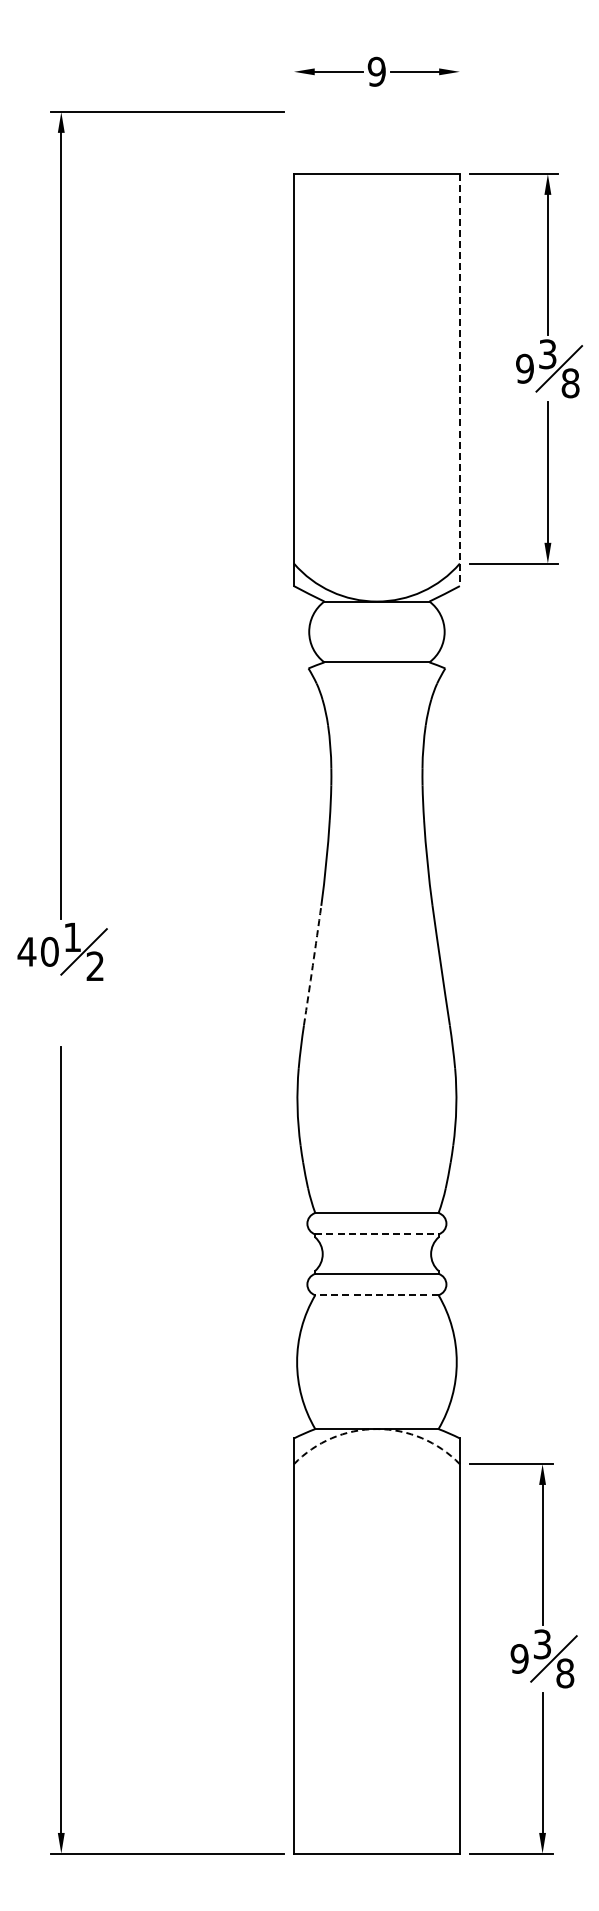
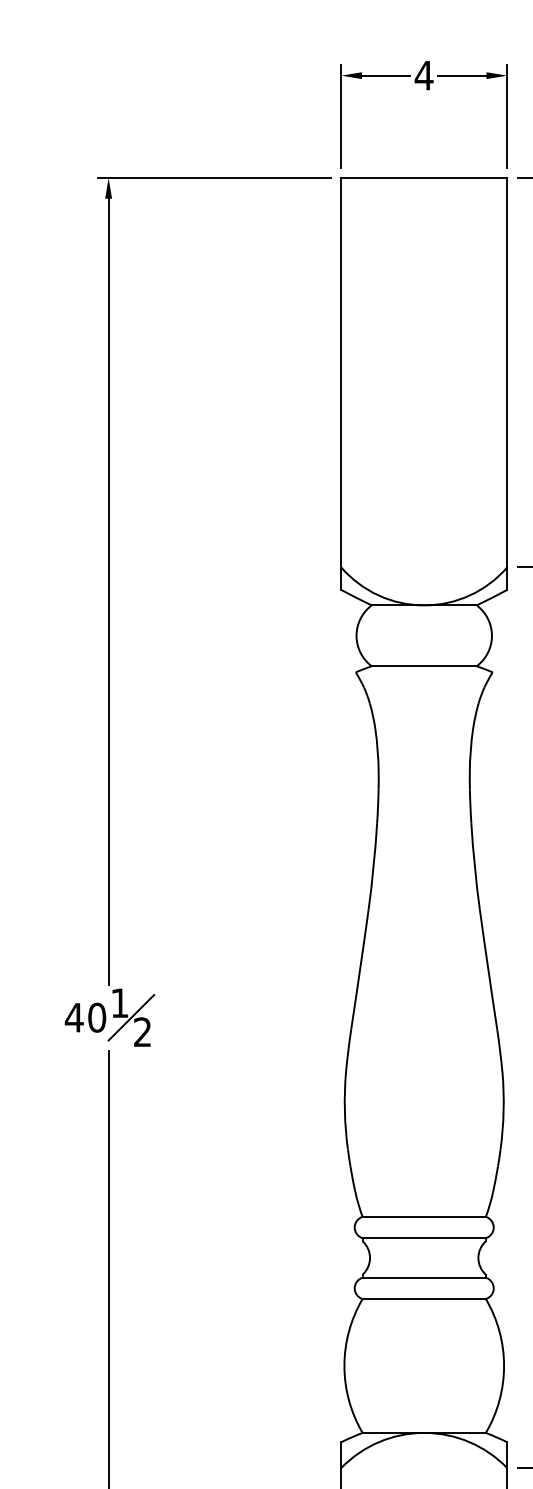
text: (376, 71) -> (423, 75), 9 -> 4
line: (294, 112) -> (341, 116), added
line: (459, 112) -> (506, 116), added
line: (459, 380) -> (506, 384), dashed -> solid
part: (61, 545) -> (108, 611), moved
arc: (312, 965) -> (359, 969), dashed -> solid
line: (376, 1234) -> (423, 1238), dashed -> solid
line: (376, 1295) -> (423, 1299), dashed -> solid
arc: (376, 1429) -> (423, 1433), dashed -> solid

